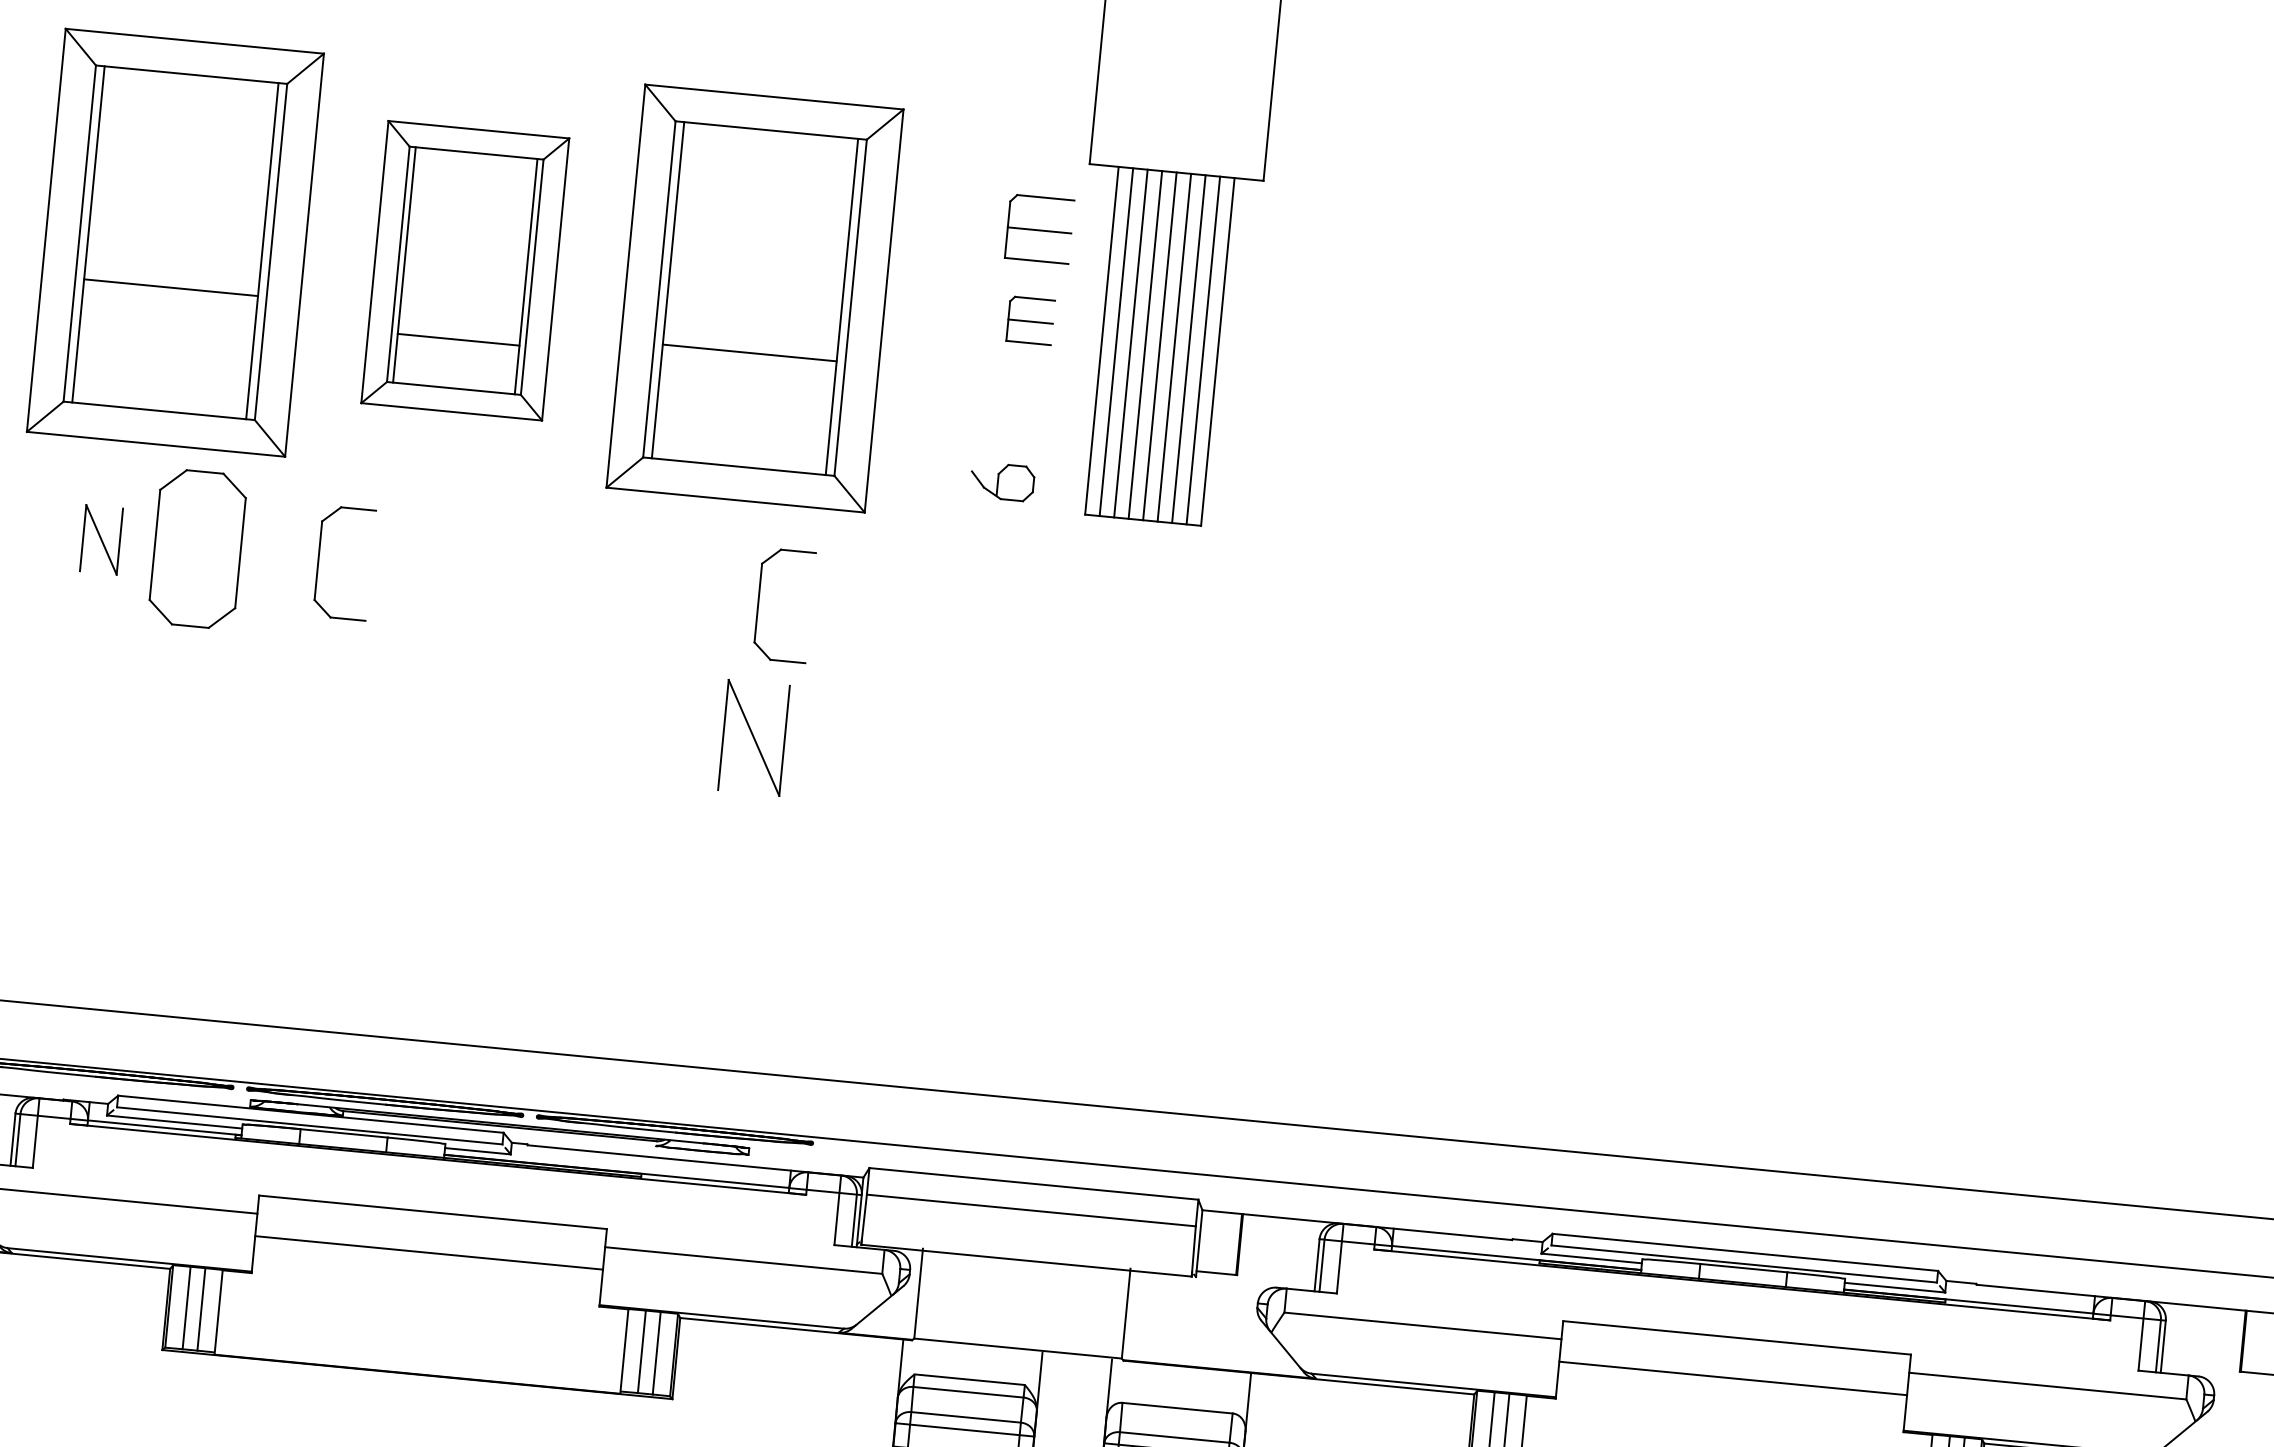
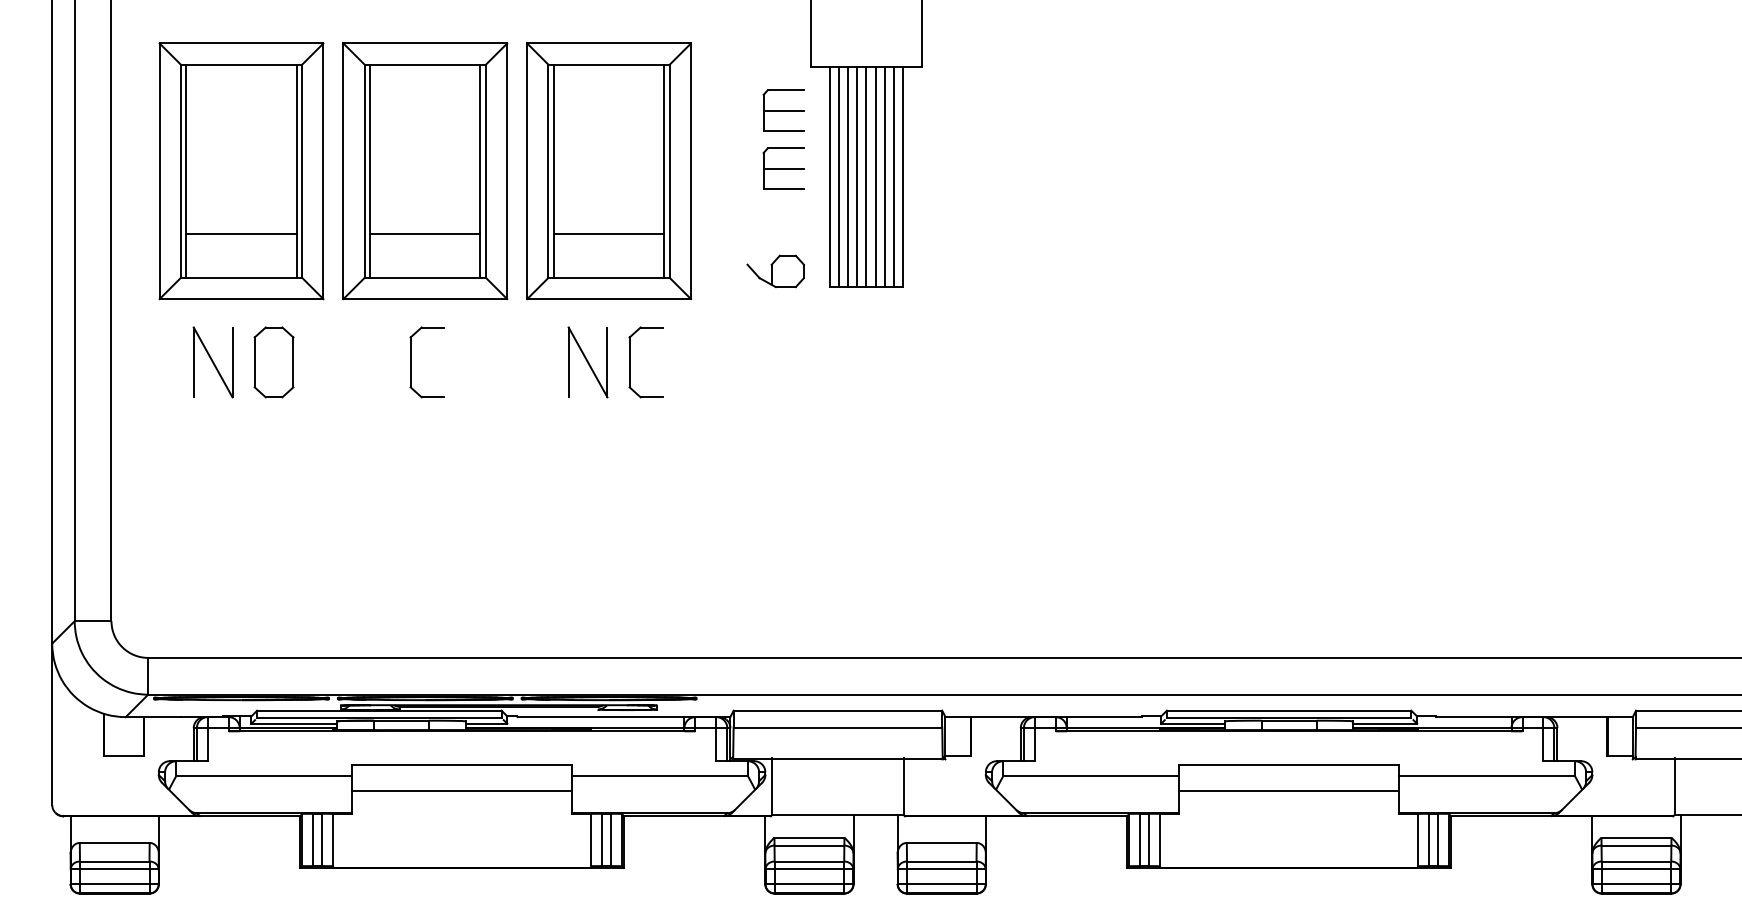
part: (465, 271) -> (425, 171), size x1.43
line: (171, 287) -> (241, 233), moved
part: (1030, 320) -> (783, 168), size x1.43
line: (748, 352) -> (608, 233), moved
part: (1002, 481) -> (775, 271), size x1.43
part: (100, 539) -> (212, 362), size x1.67
part: (196, 549) -> (273, 362), size x0.71
part: (319, 560) -> (411, 362), moved
part: (753, 737) -> (587, 362), moved

